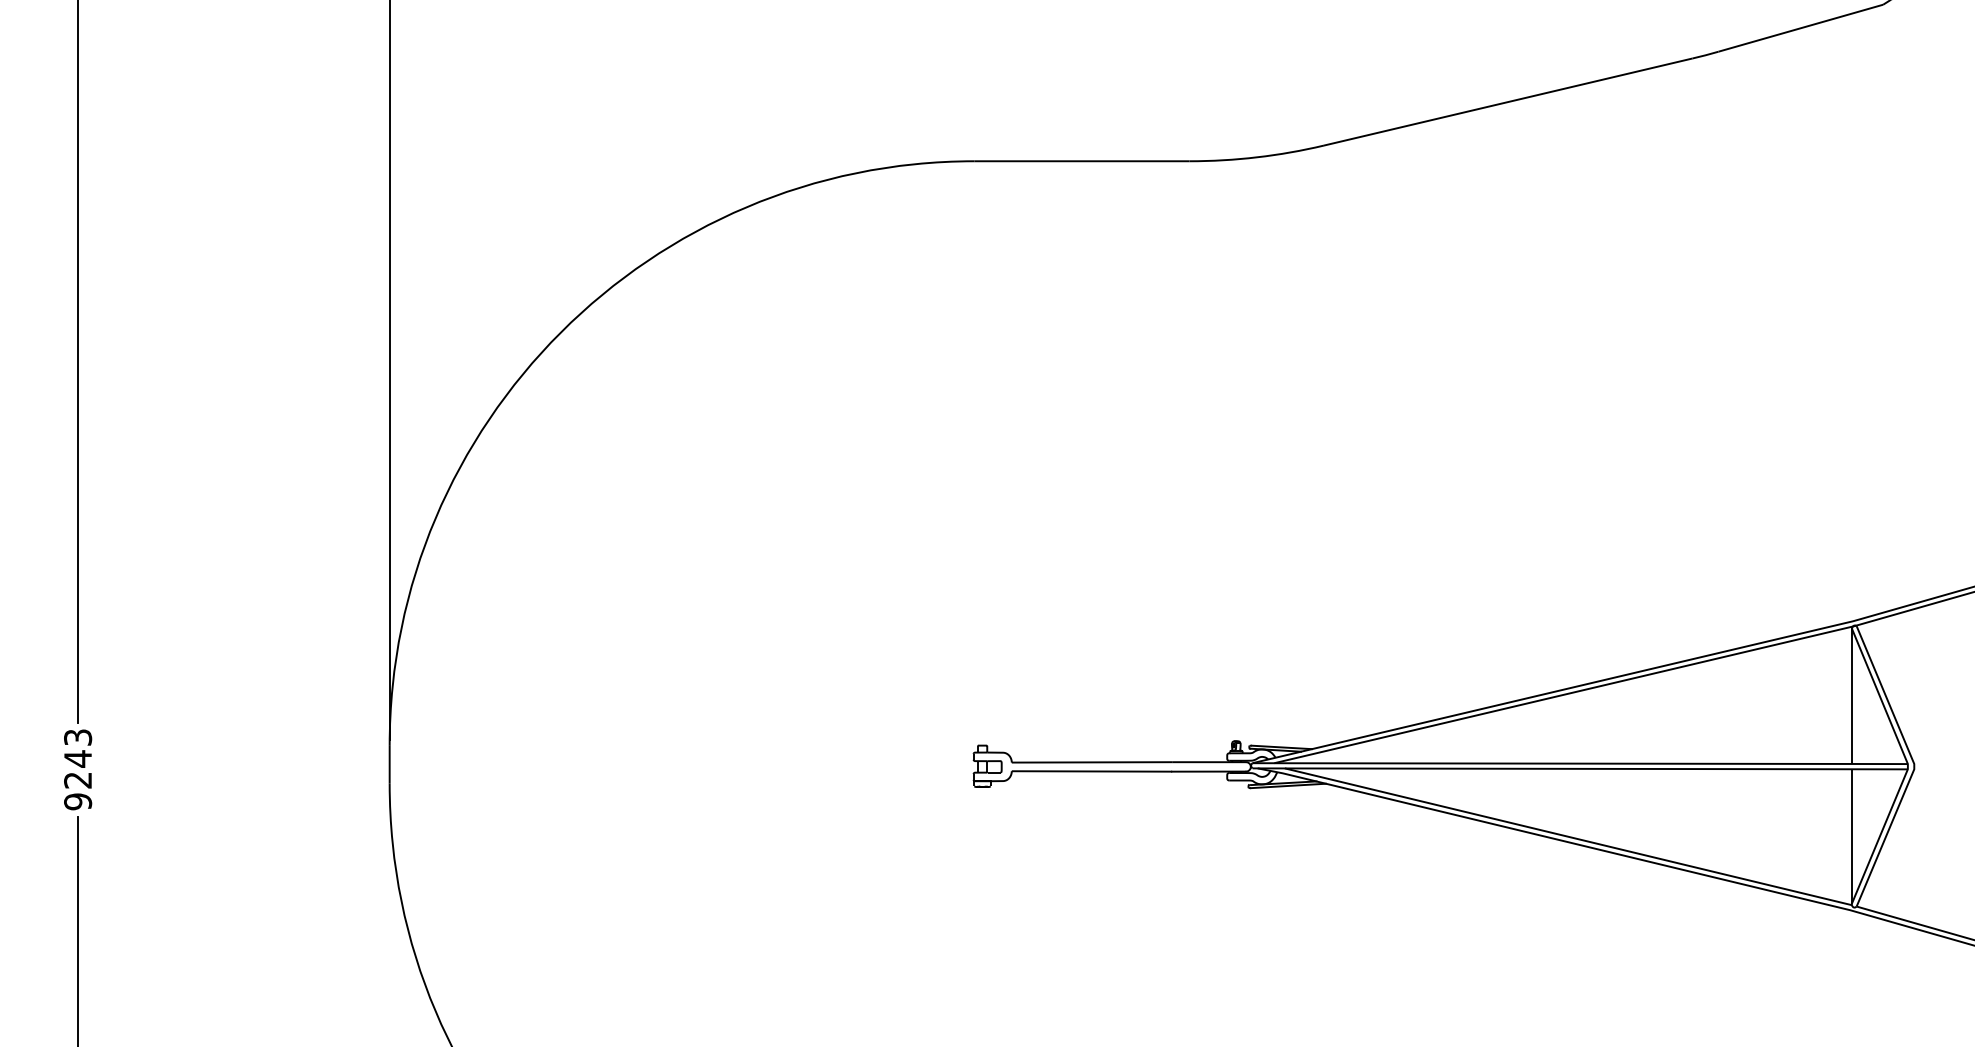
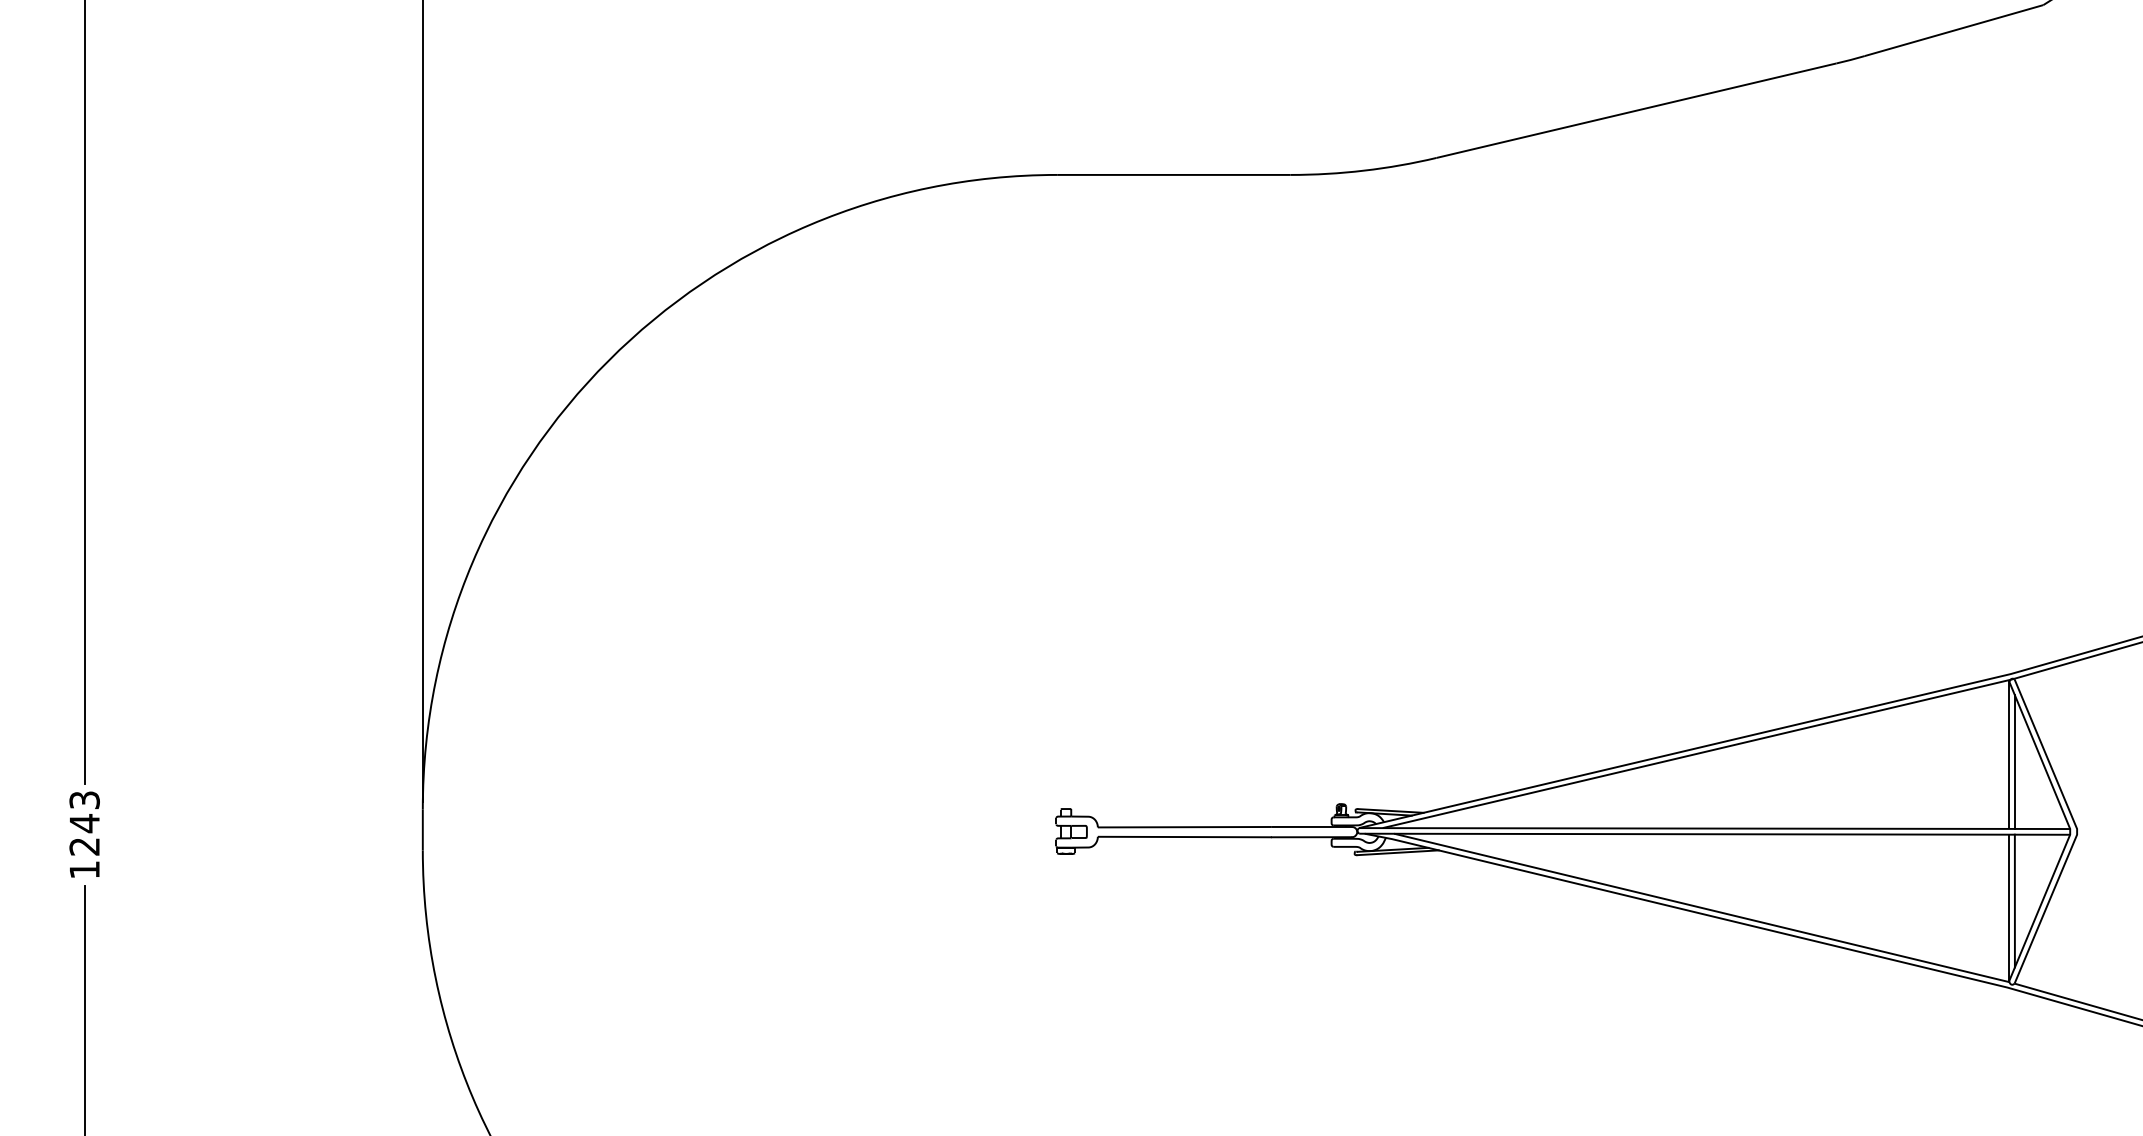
line: (1856, 701) -> (2014, 761), added
text: (77, 802) -> (84, 870), 9243 -> 1243
line: (1856, 829) -> (2014, 900), added

